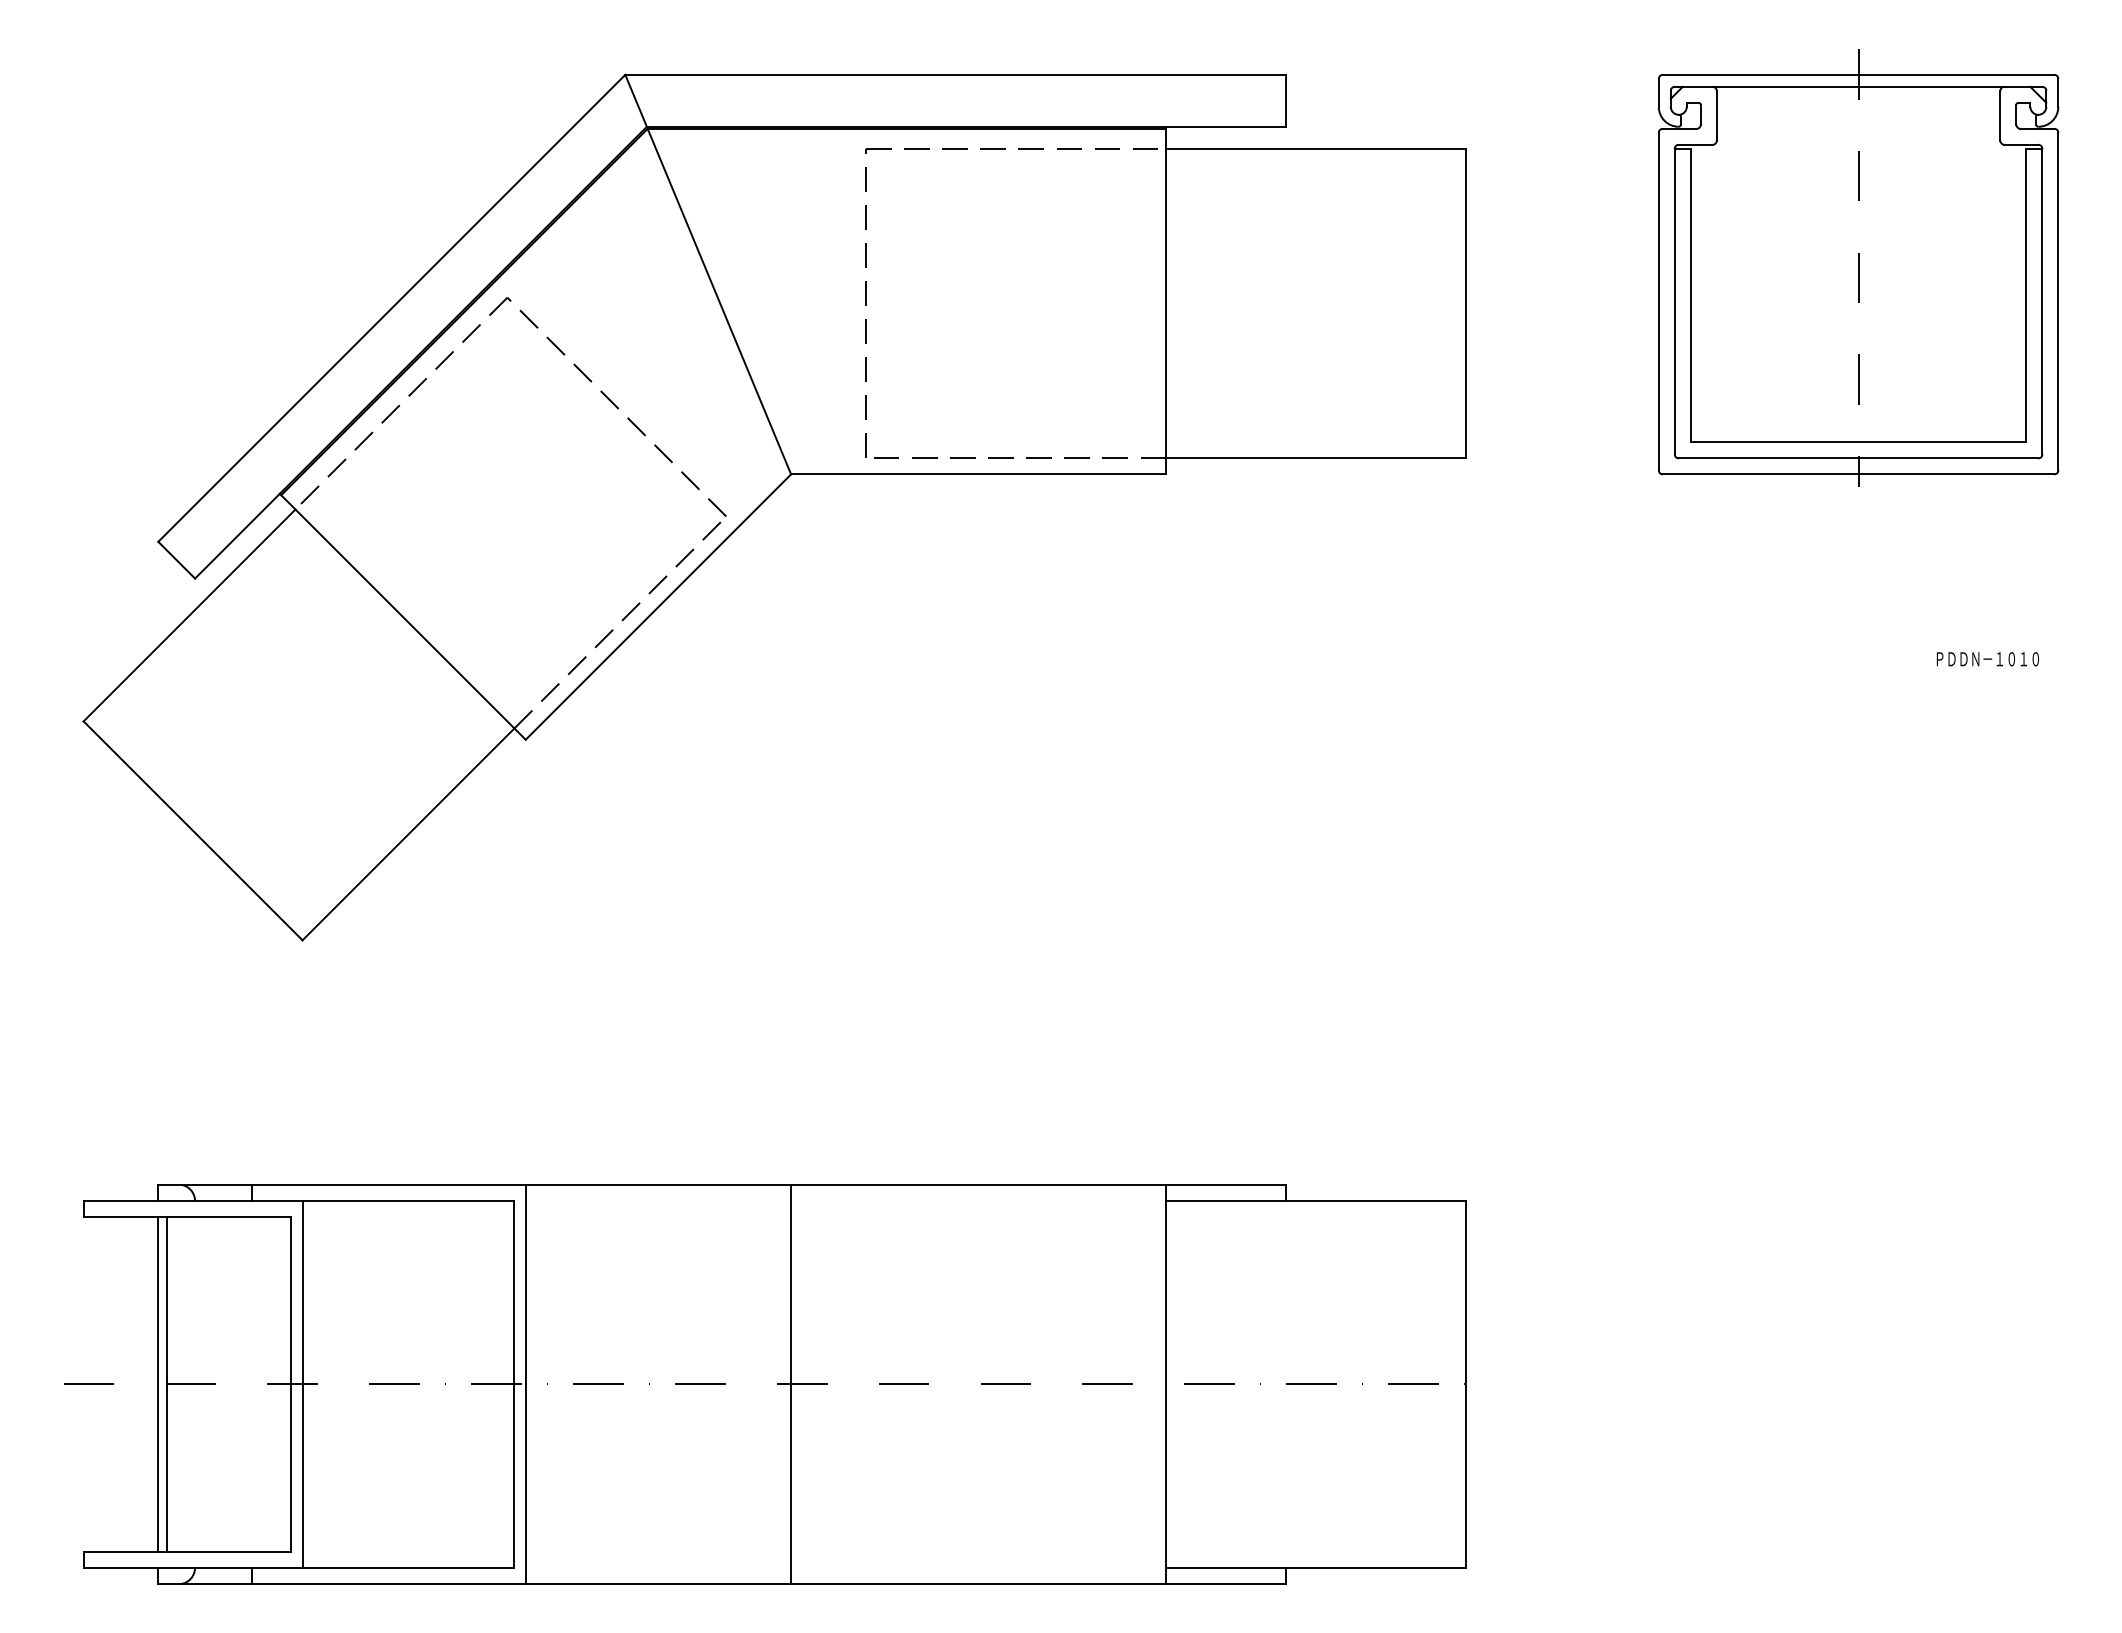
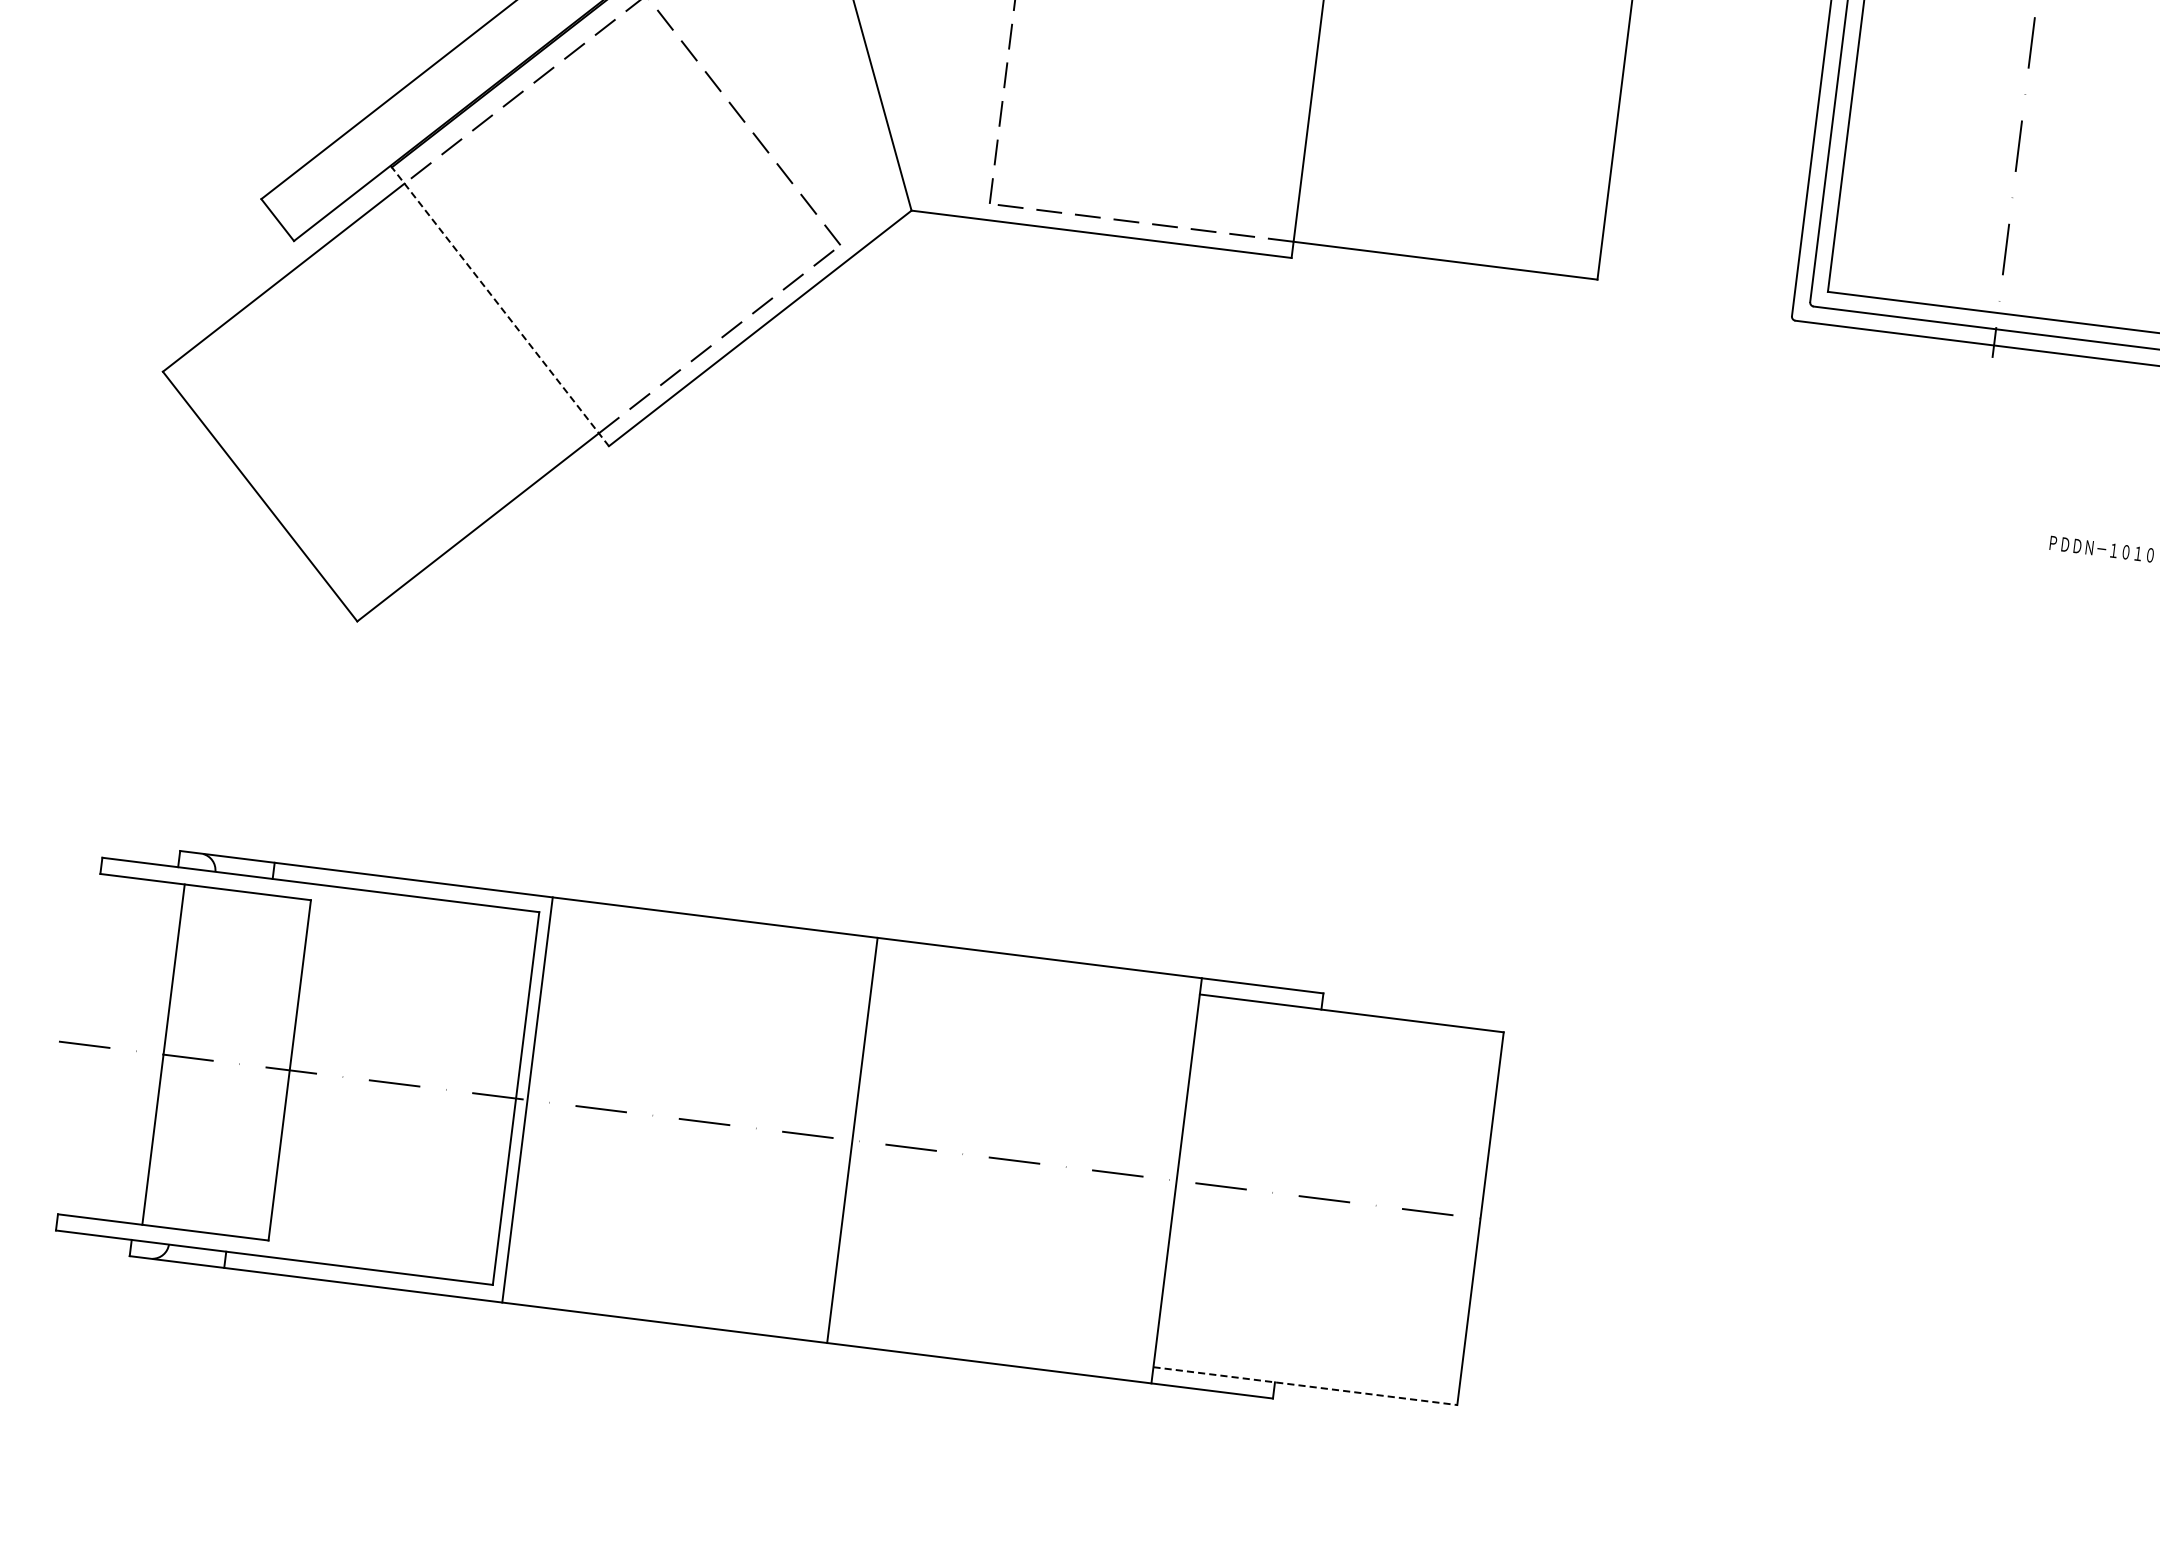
line: (402, 616) -> (499, 305), solid -> dashed
line: (158, 1384) -> (155, 1053), removed
line: (302, 1384) -> (301, 1071), removed
line: (791, 1384) -> (852, 1140), moved
line: (1315, 1568) -> (1305, 1386), solid -> dashed

